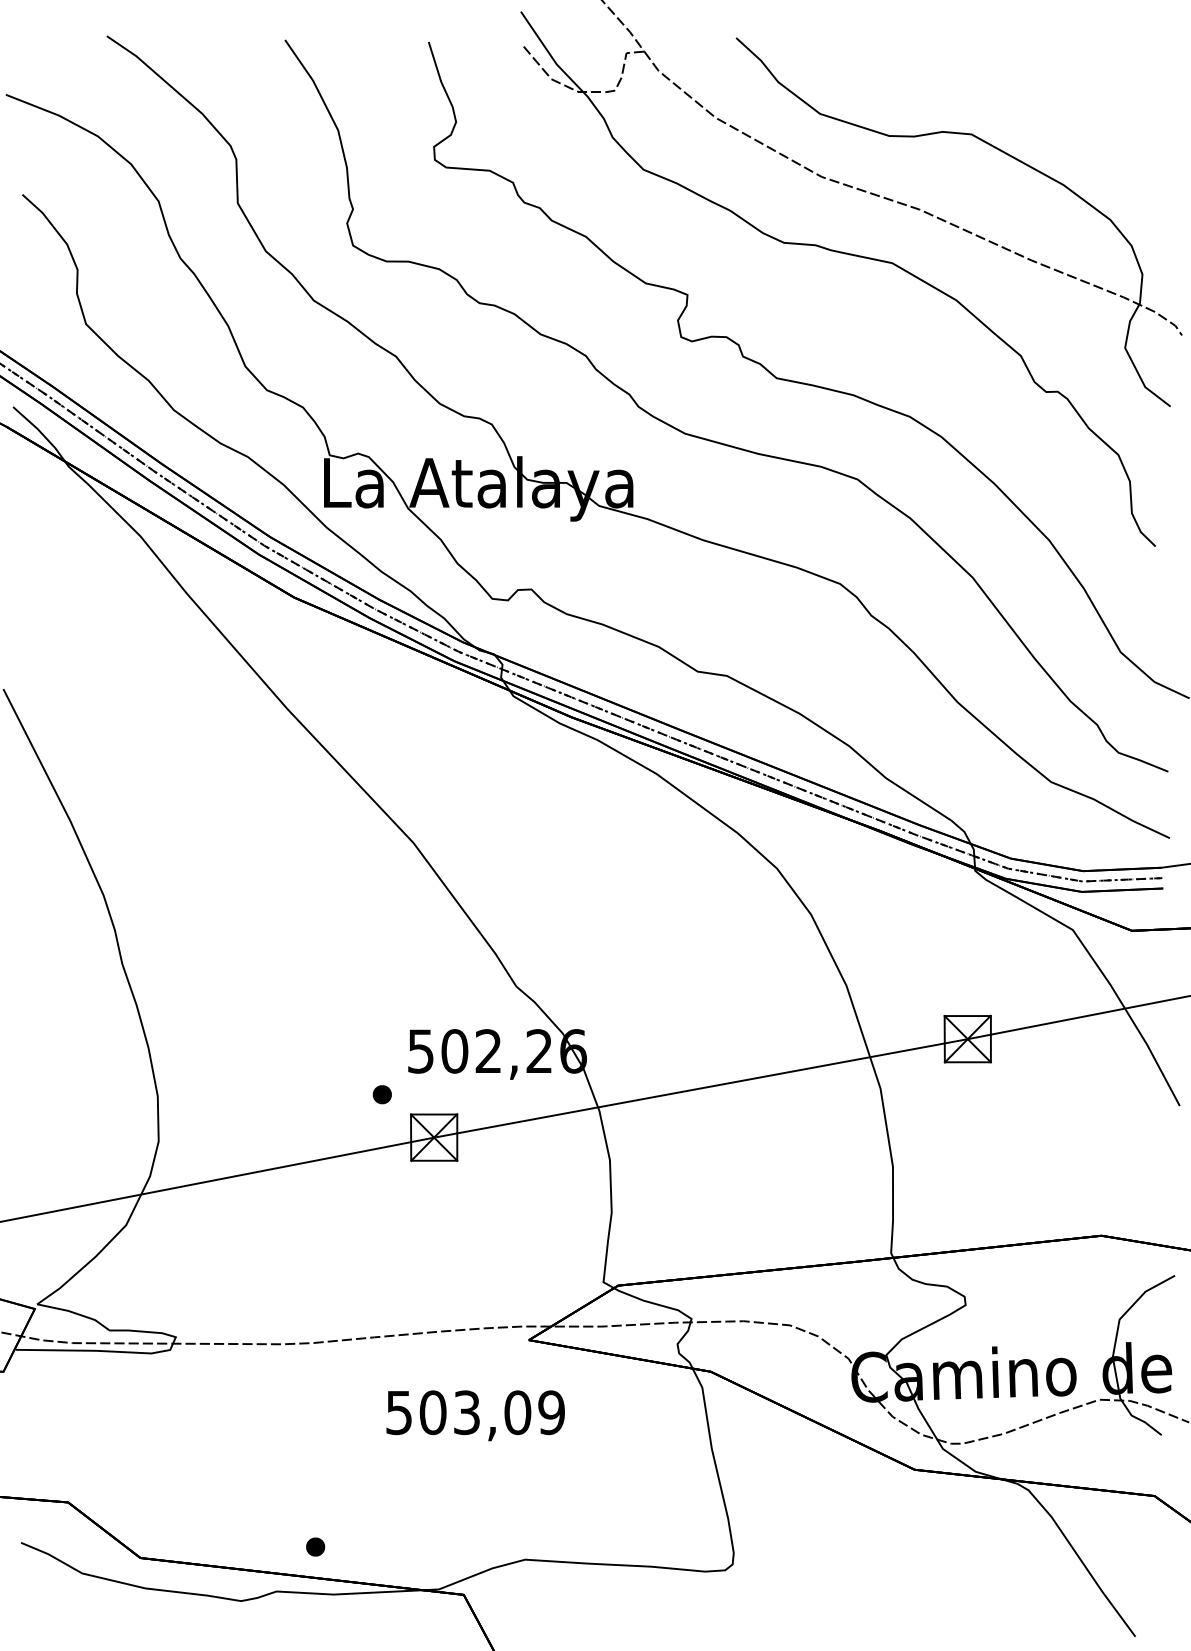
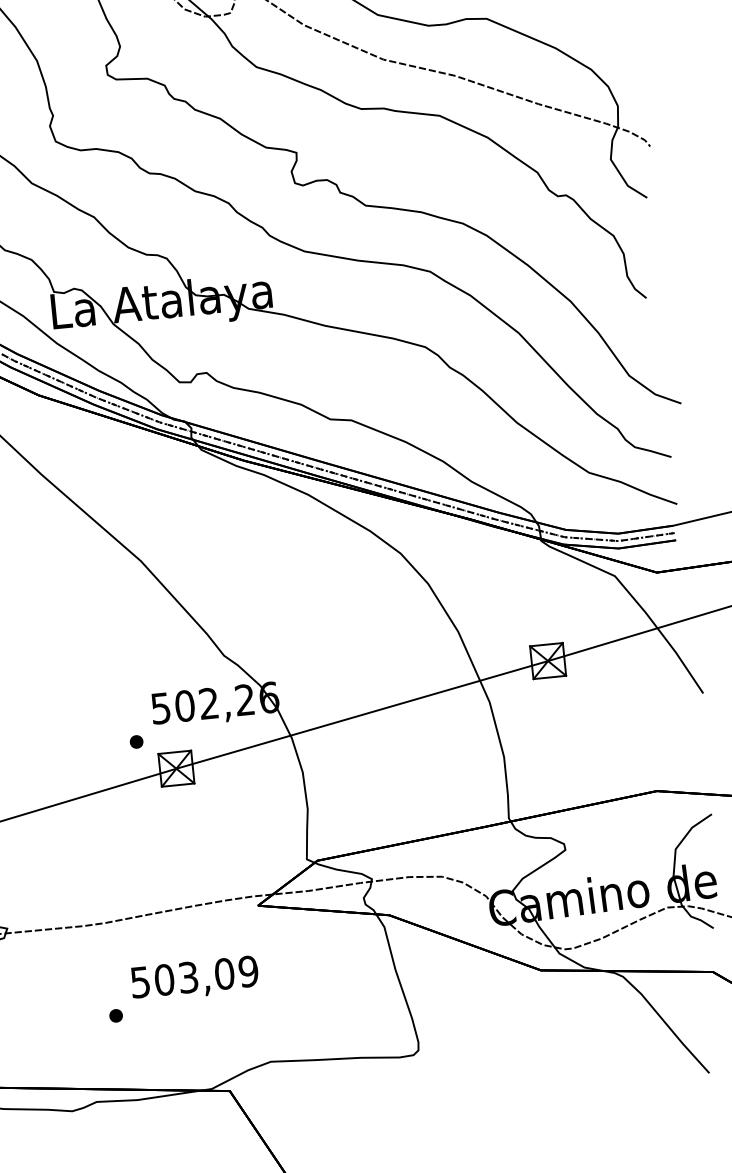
text: (475, 1415) -> (194, 978), moved
part: (315, 1546) -> (116, 1015), moved

